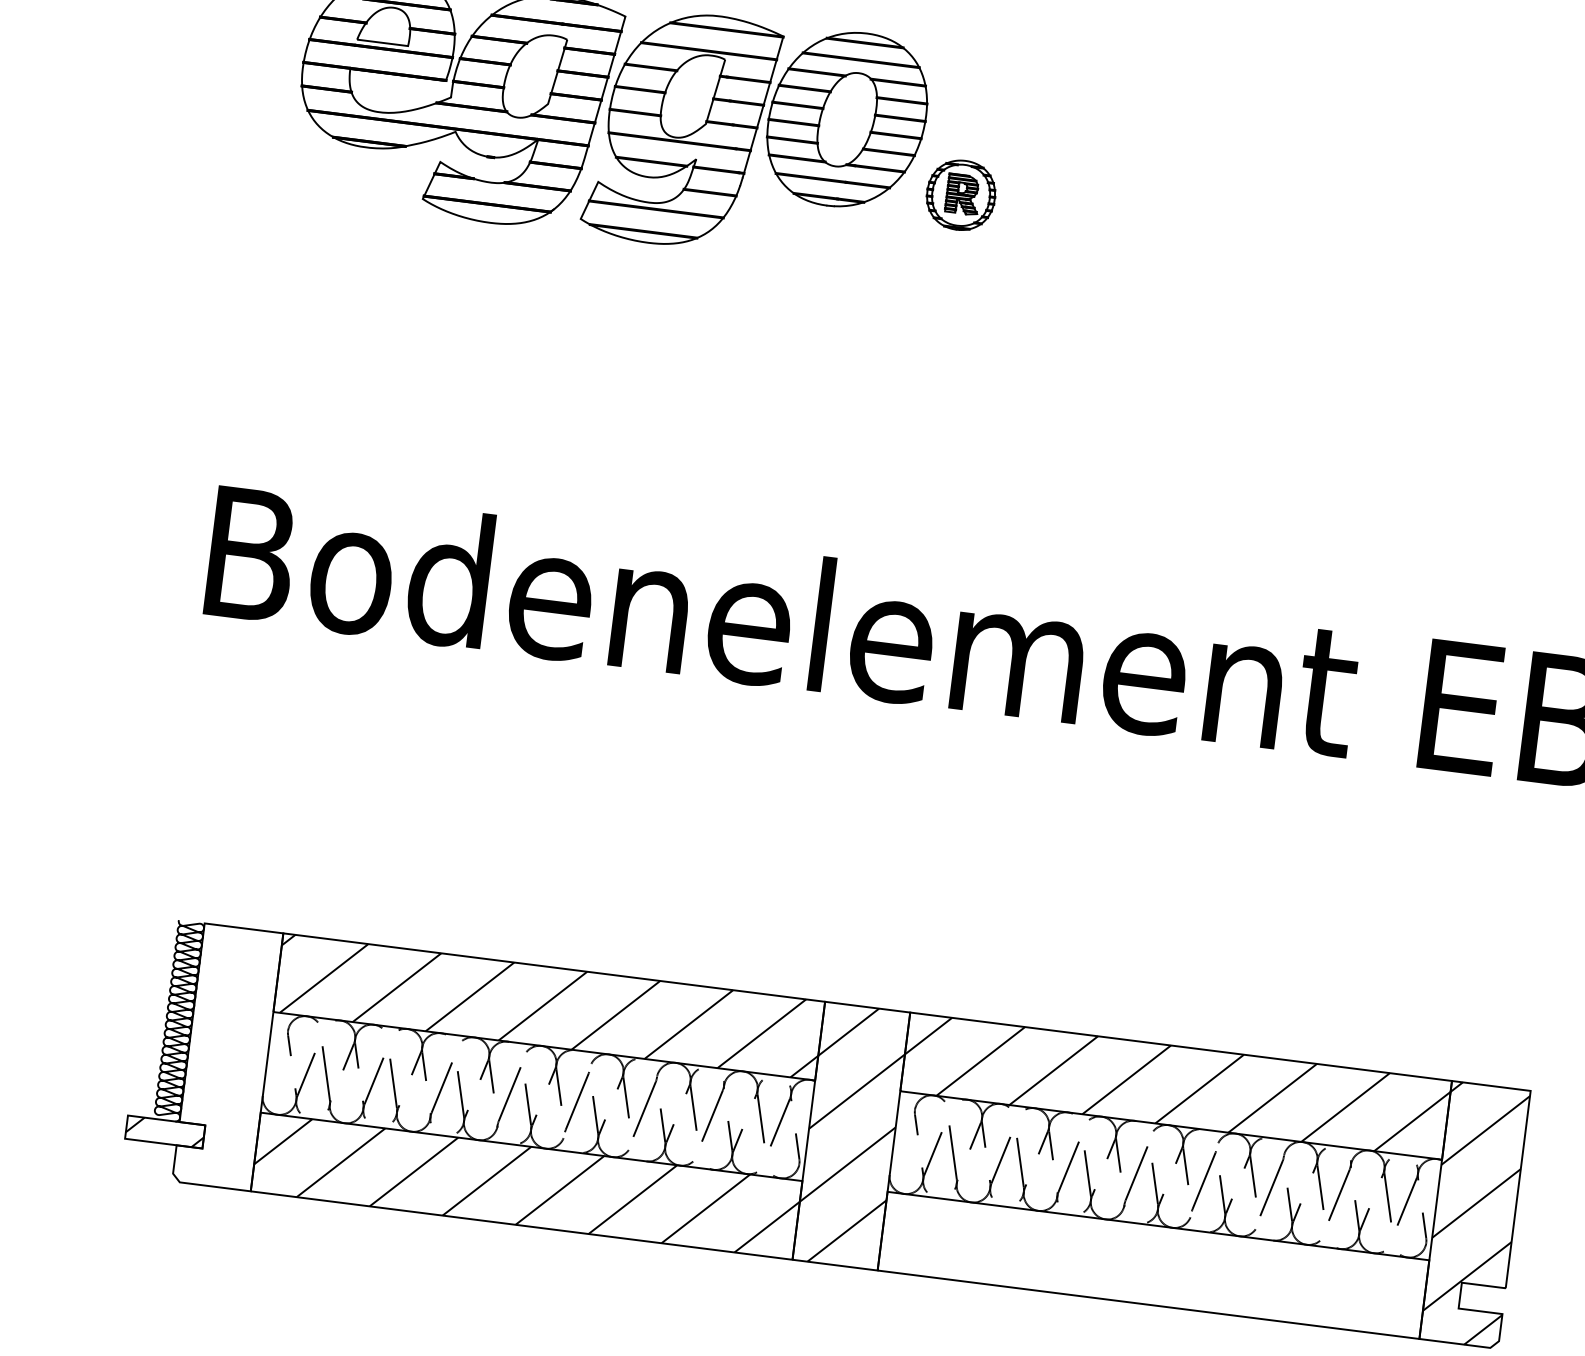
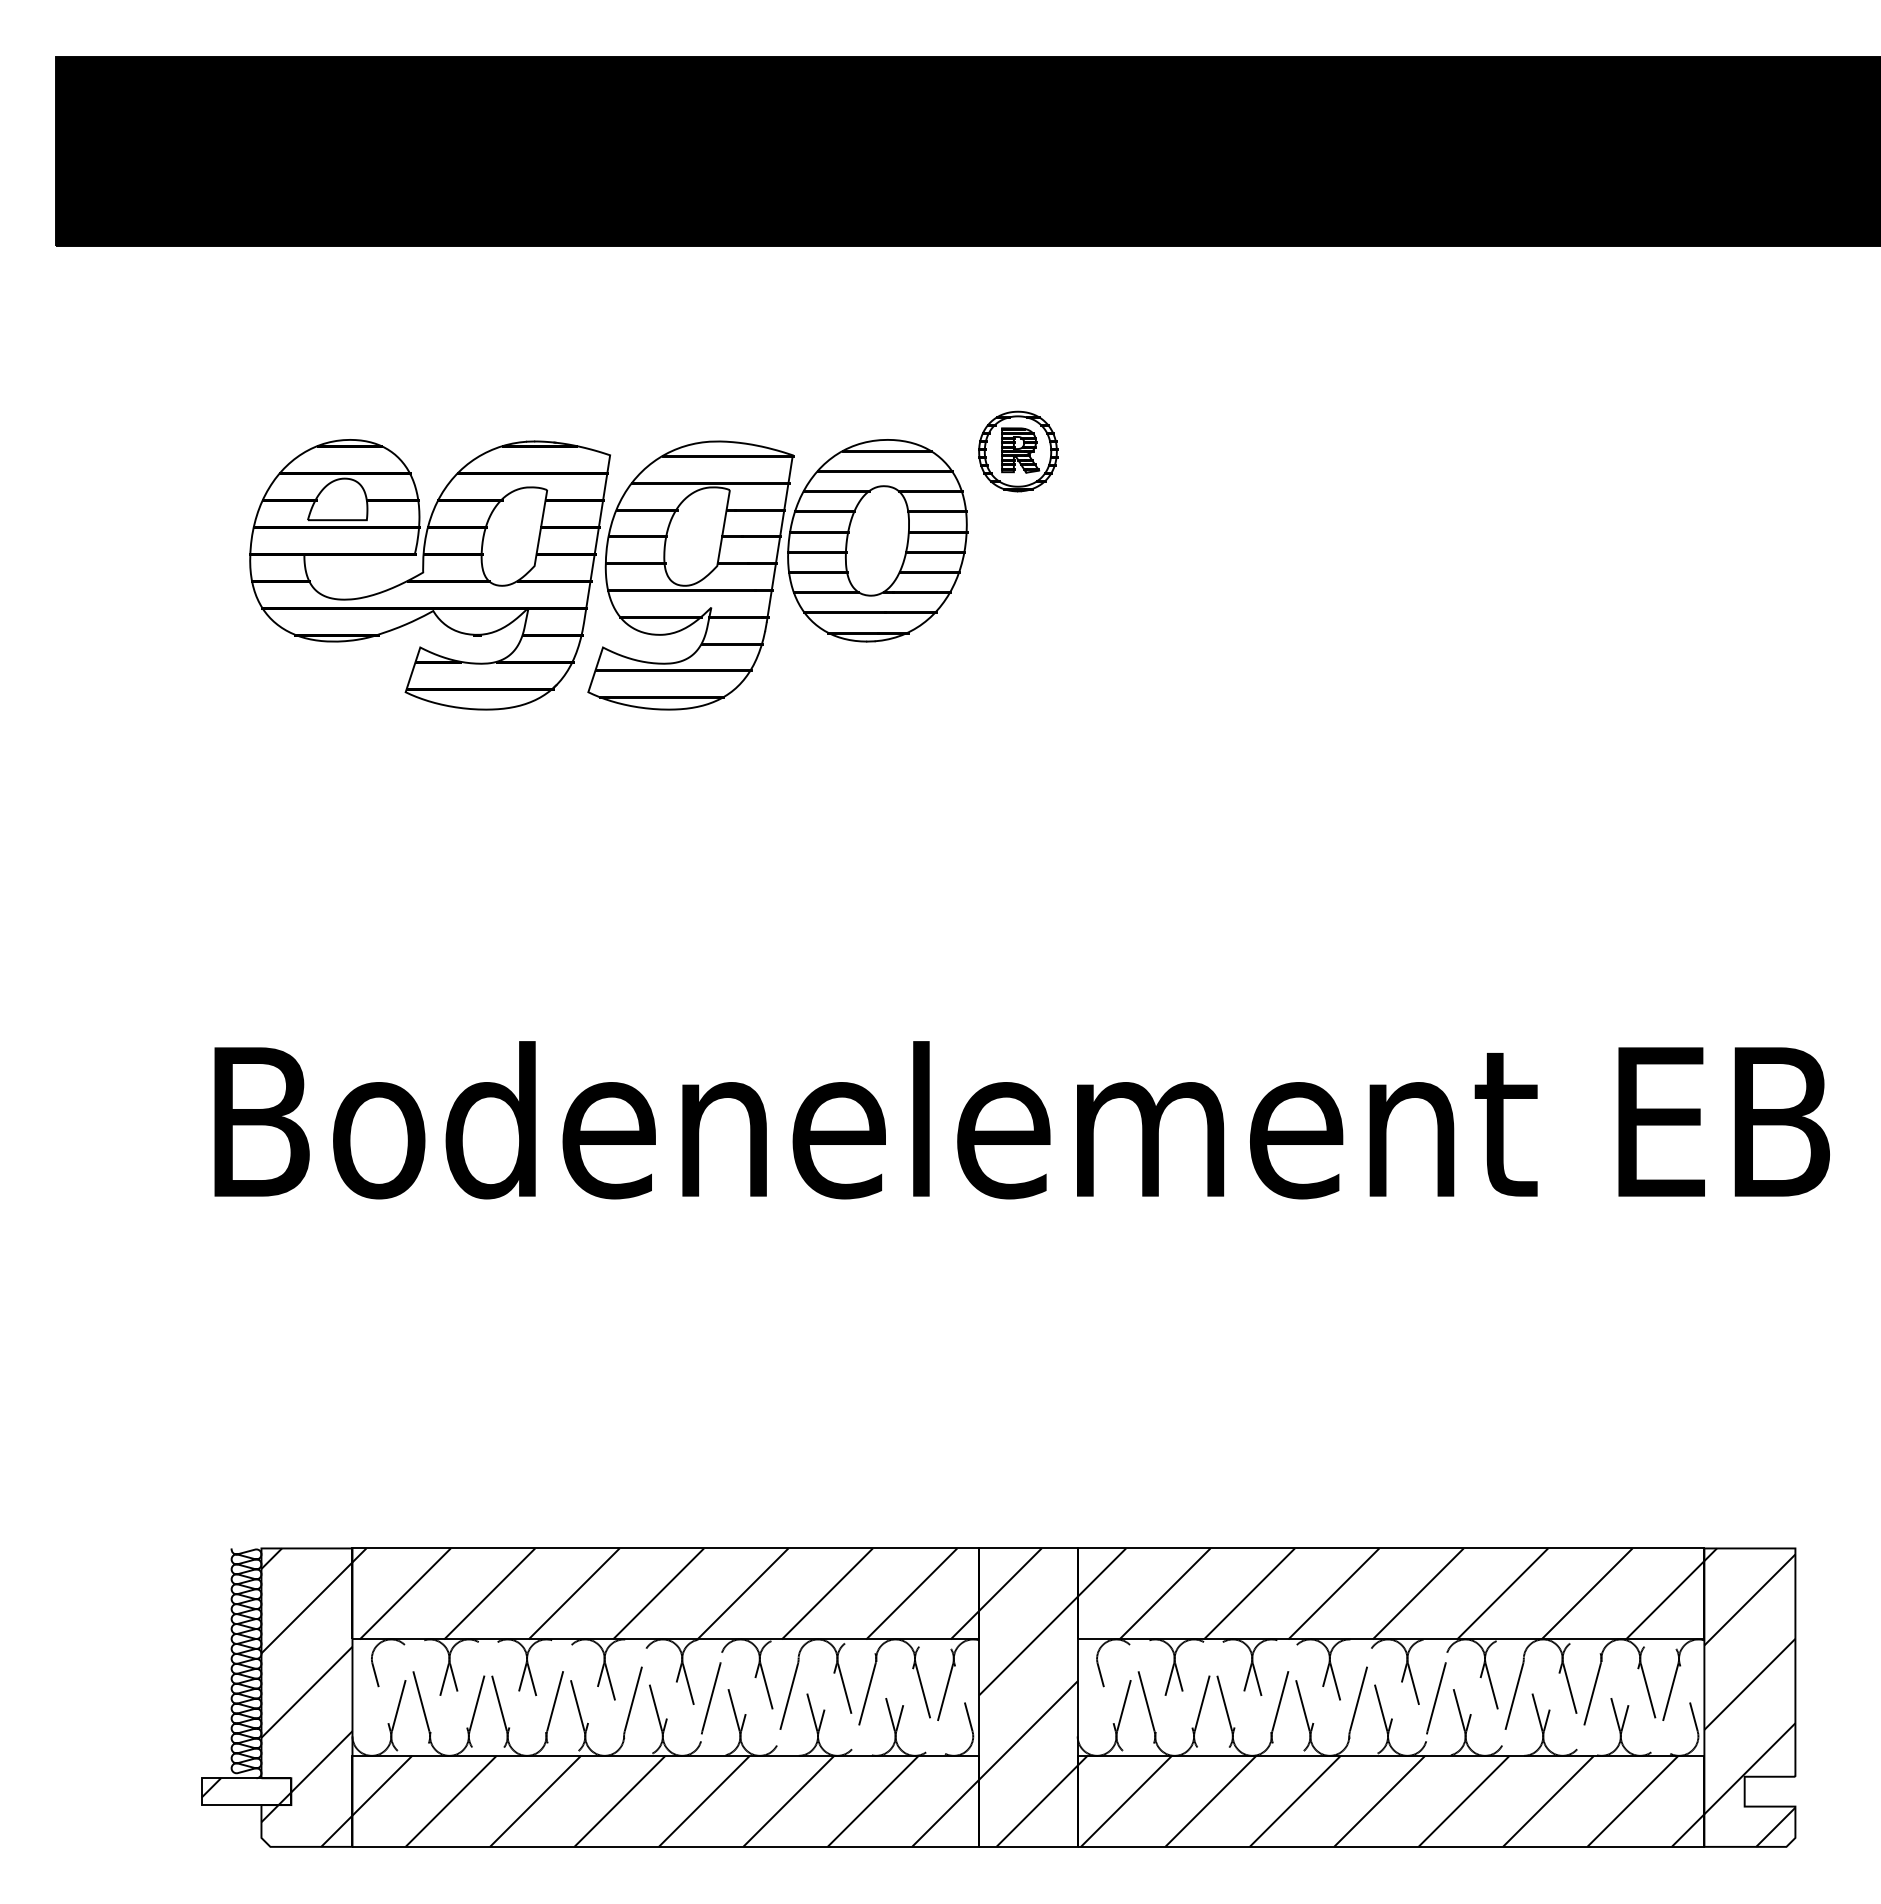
part: (961, 195) -> (1018, 451), moved
hatch: (227, 1057) -> (306, 1697), added
hatch: (1153, 1264) -> (1390, 1800), added

